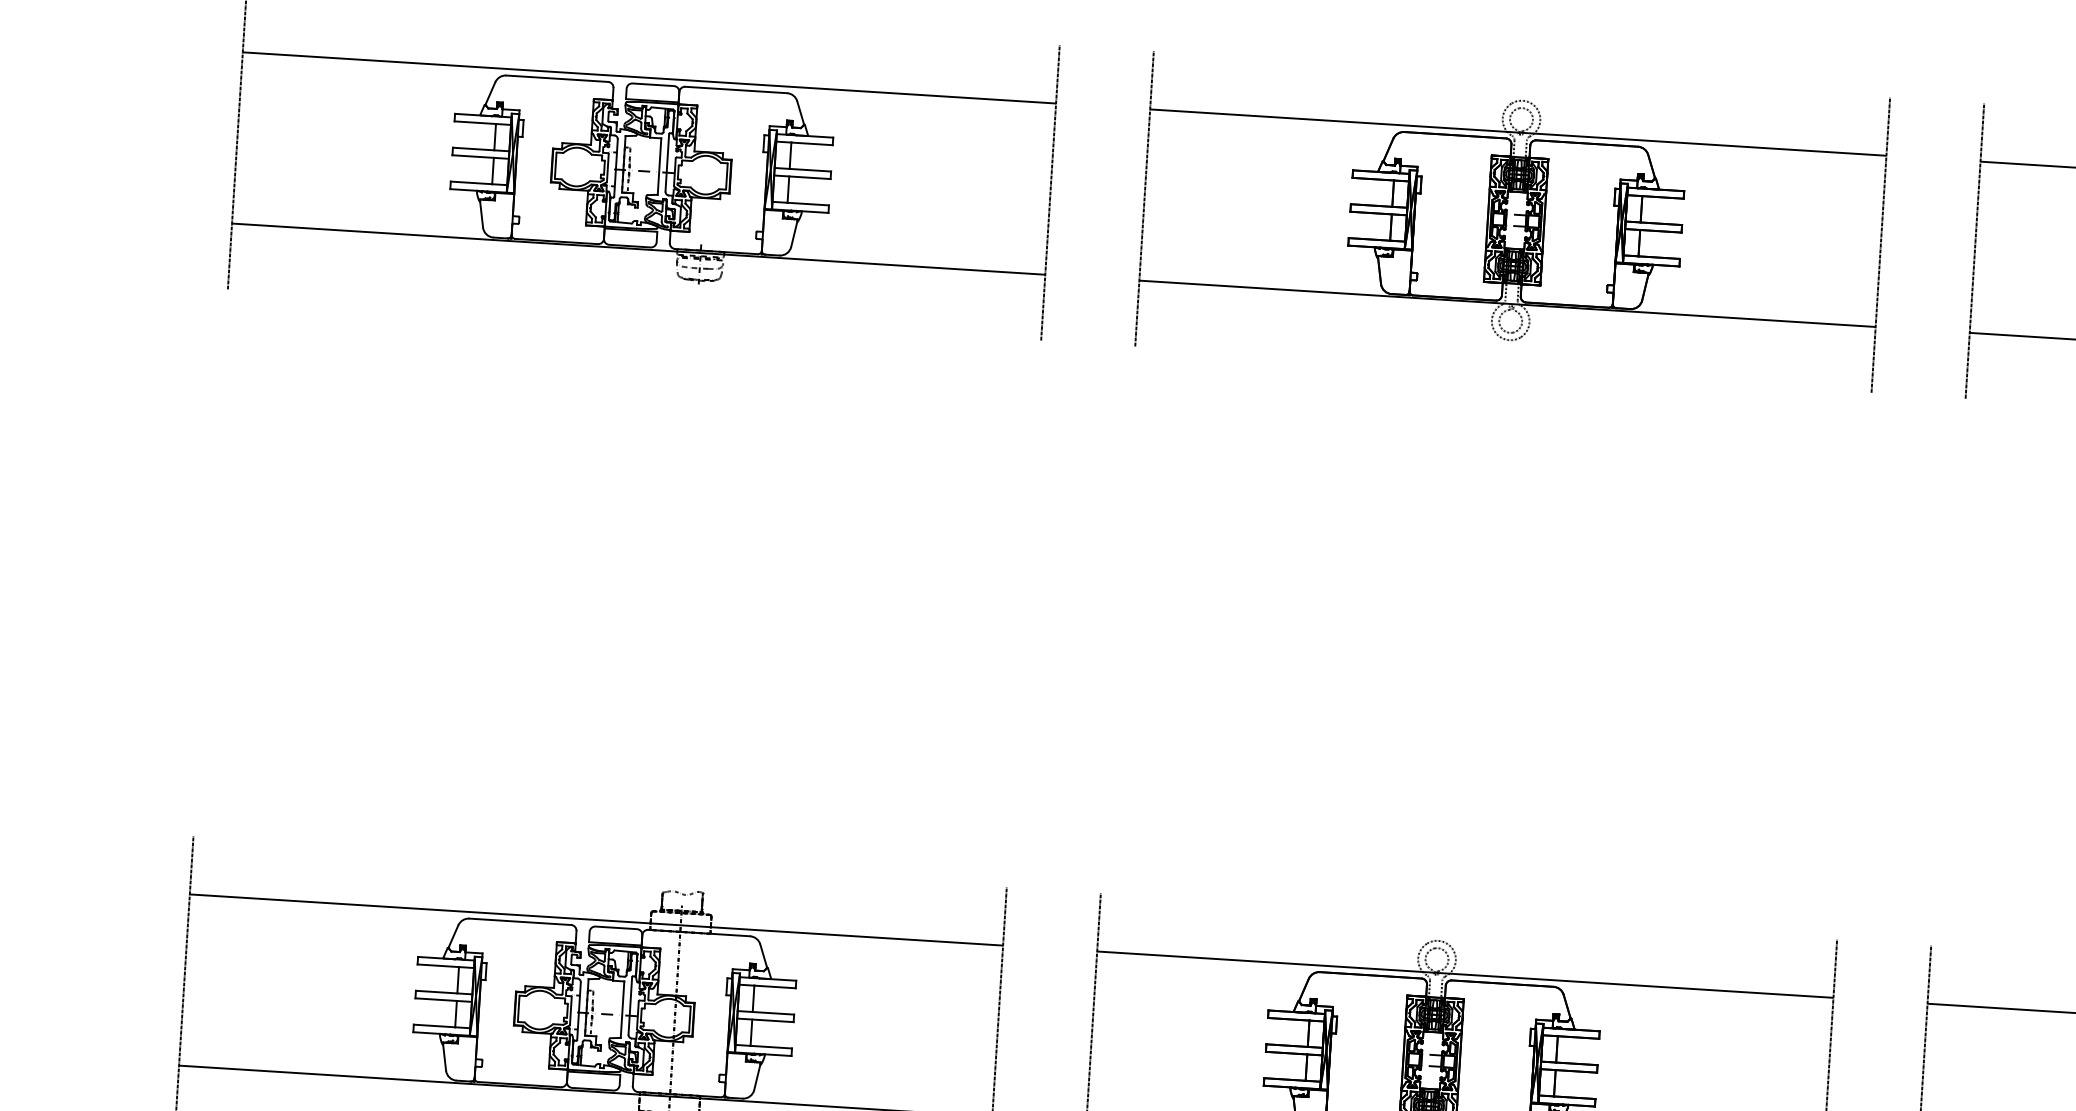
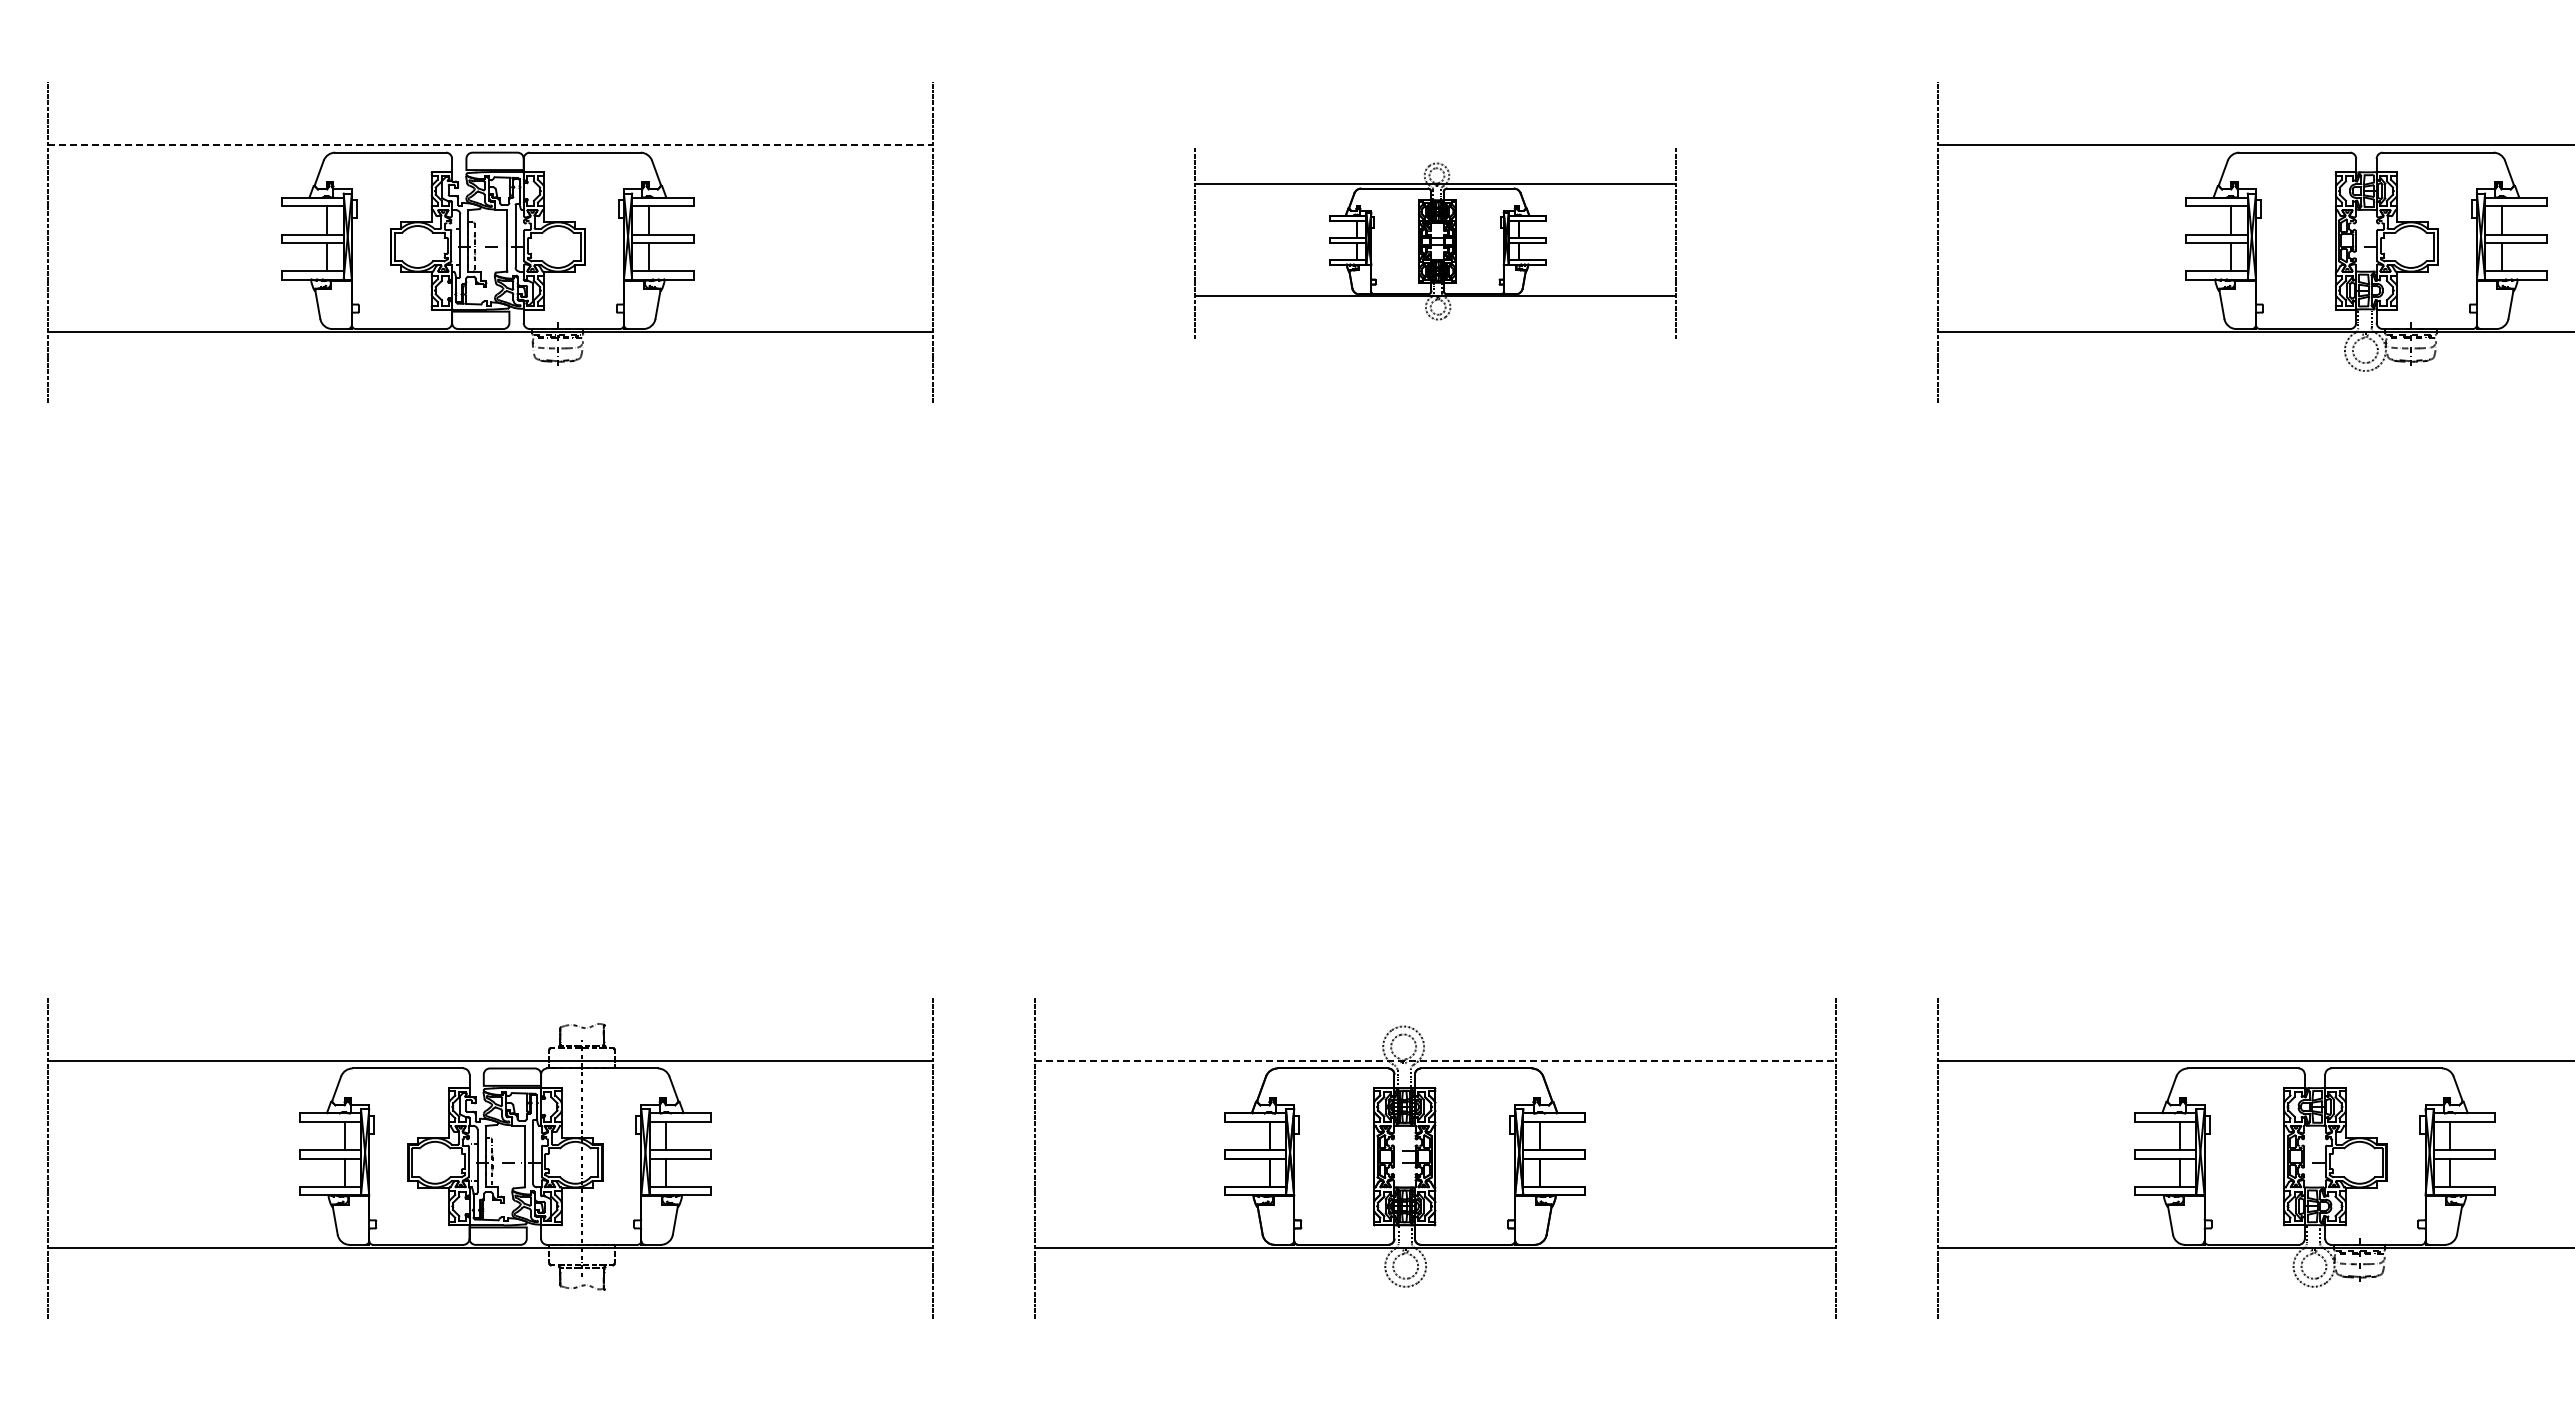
line: (649, 77) -> (490, 145), solid -> dashed
part: (1512, 221) -> (1435, 242), size x0.6
line: (1465, 974) -> (1435, 1061), solid -> dashed

